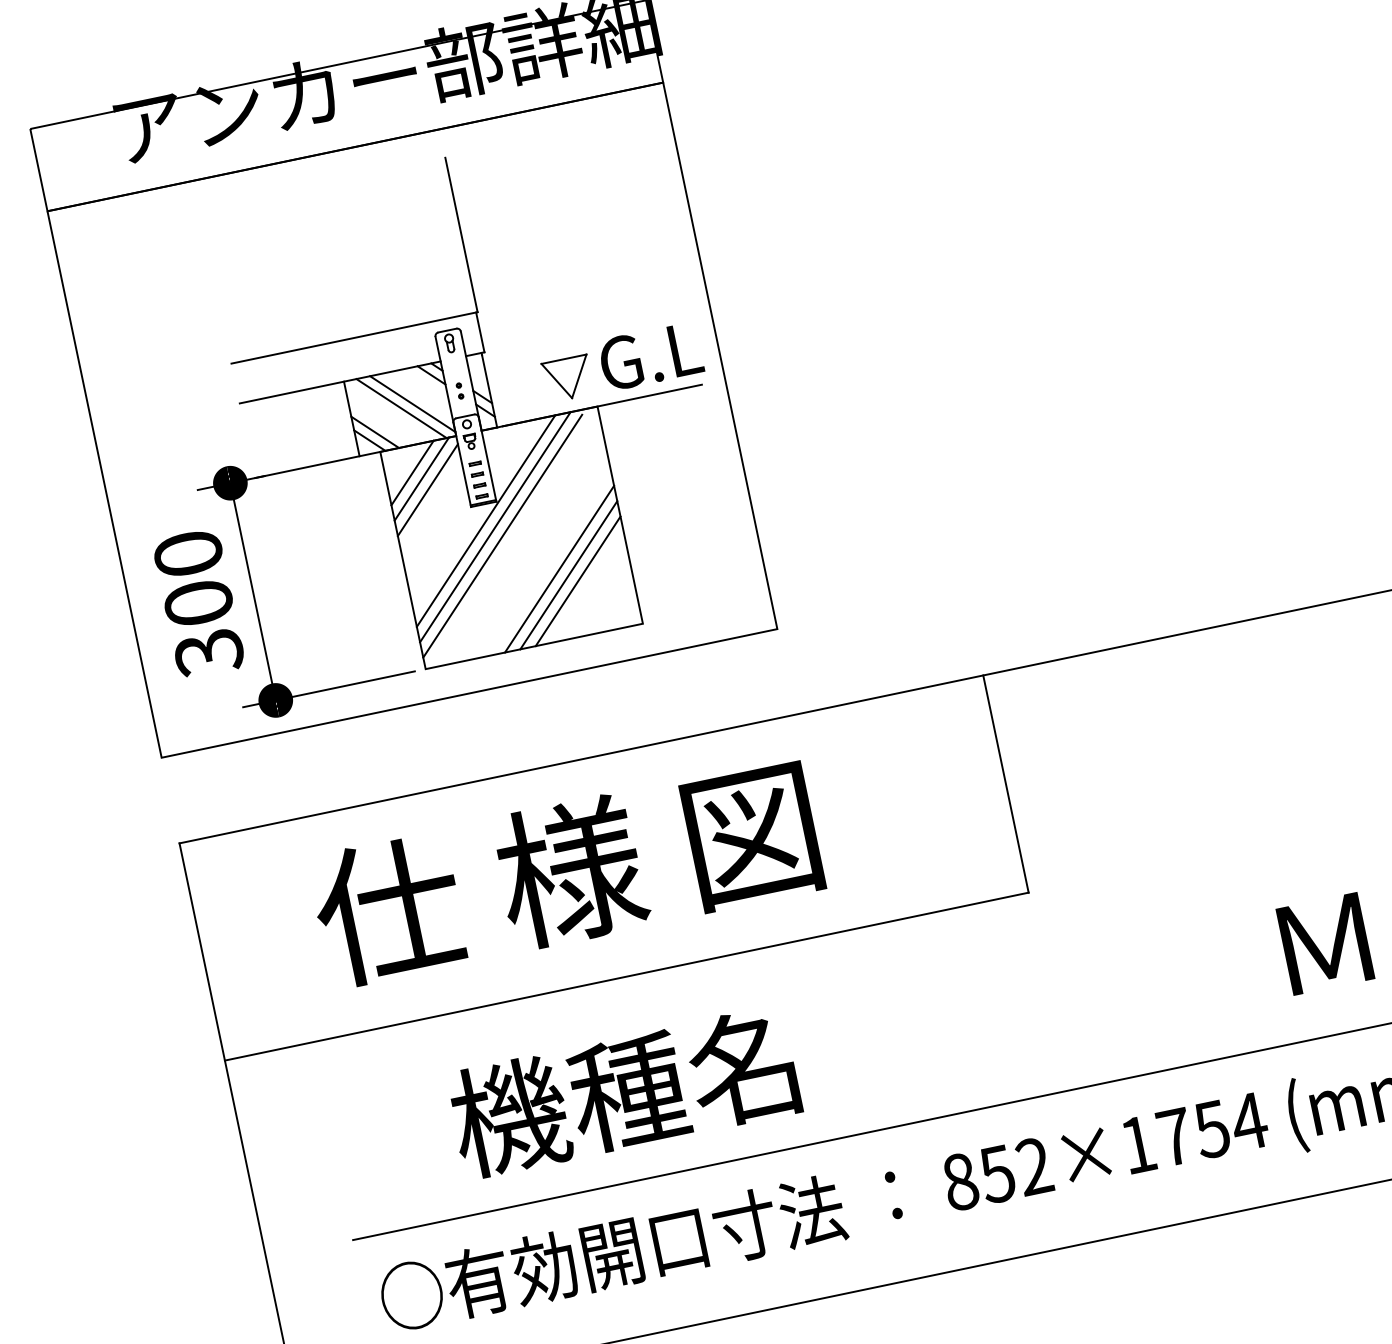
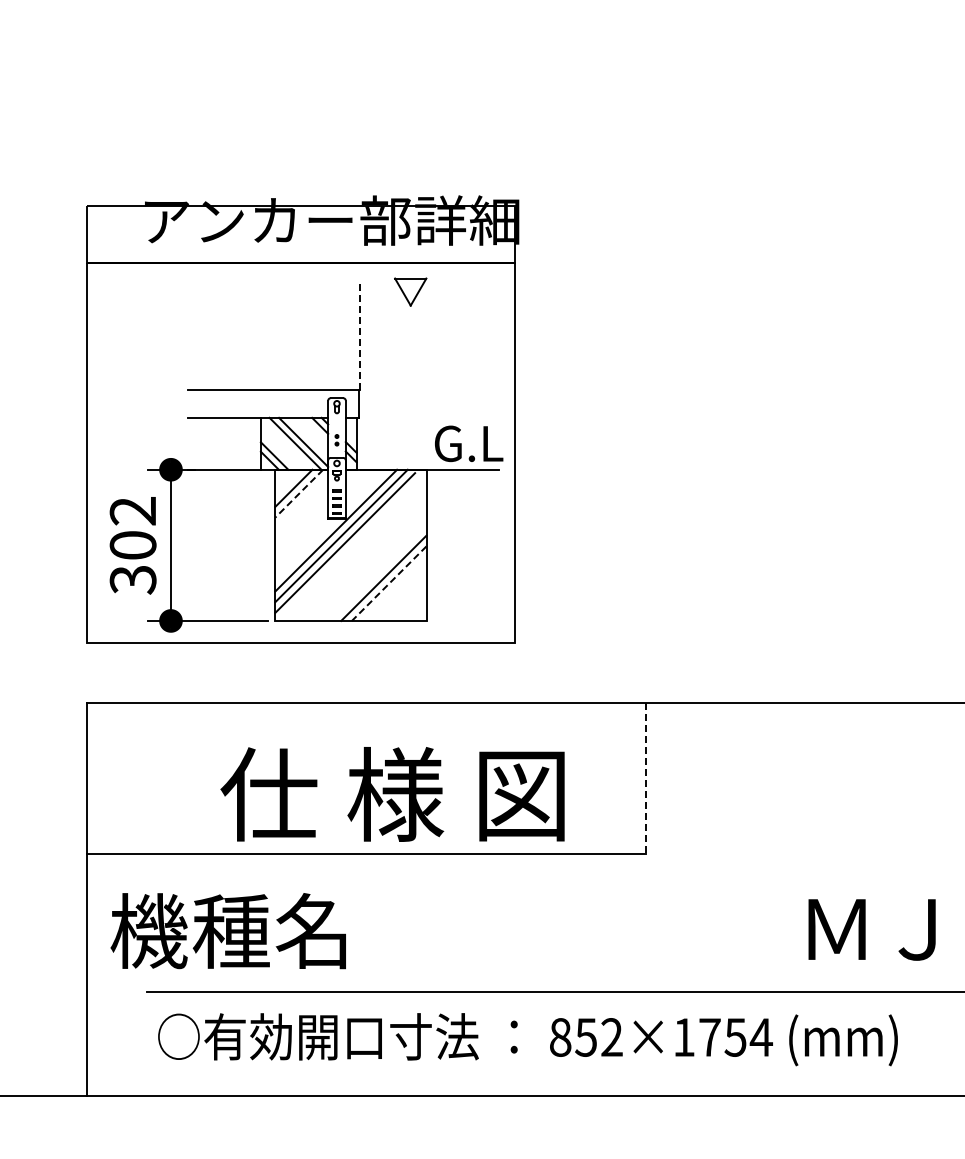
line: (461, 235) -> (359, 336), solid -> dashed
part: (567, 377) -> (410, 291), moved
line: (422, 478) -> (299, 493), solid -> dashed
line: (427, 489) -> (301, 501), removed
text: (187, 553) -> (132, 510), 300 -> 302
line: (559, 568) -> (378, 572), removed
line: (578, 581) -> (389, 583), solid -> dashed
line: (1006, 784) -> (646, 778), solid -> dashed
text: (566, 873) -> (392, 794), moved
text: (622, 1093) -> (227, 931), moved

